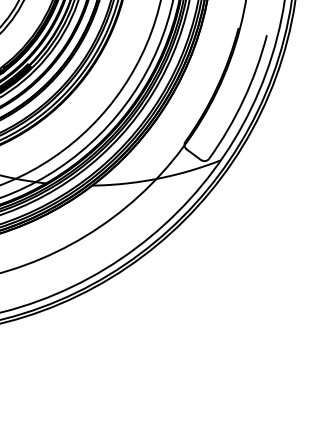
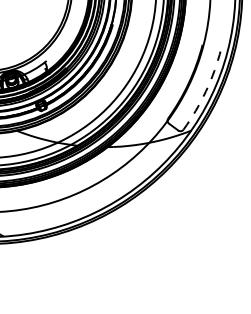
arc: (244, 100) -> (206, 91), solid -> dashed

